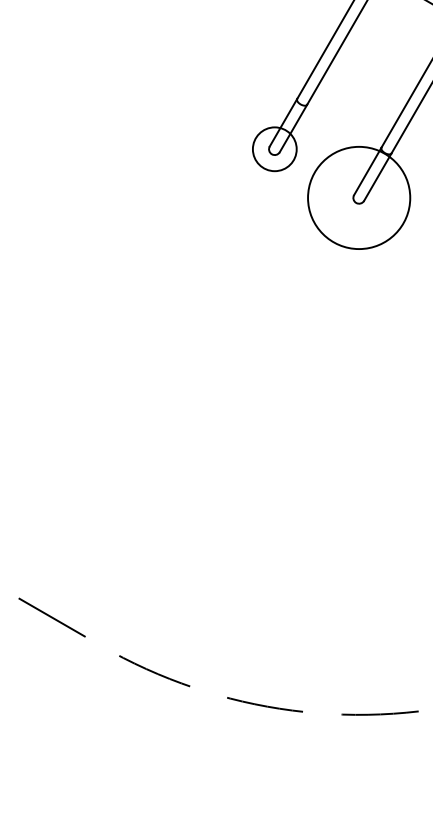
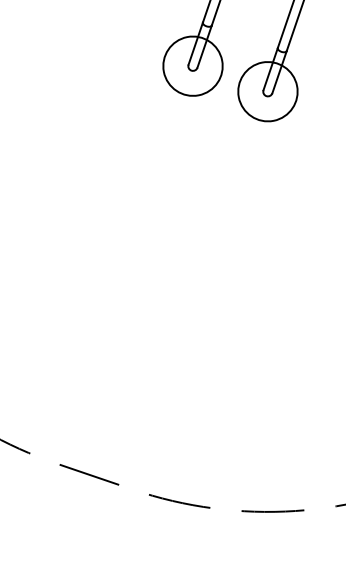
circle: (274, 148) -> (192, 65), size x1.67
circle: (358, 197) -> (267, 91), size x0.71

